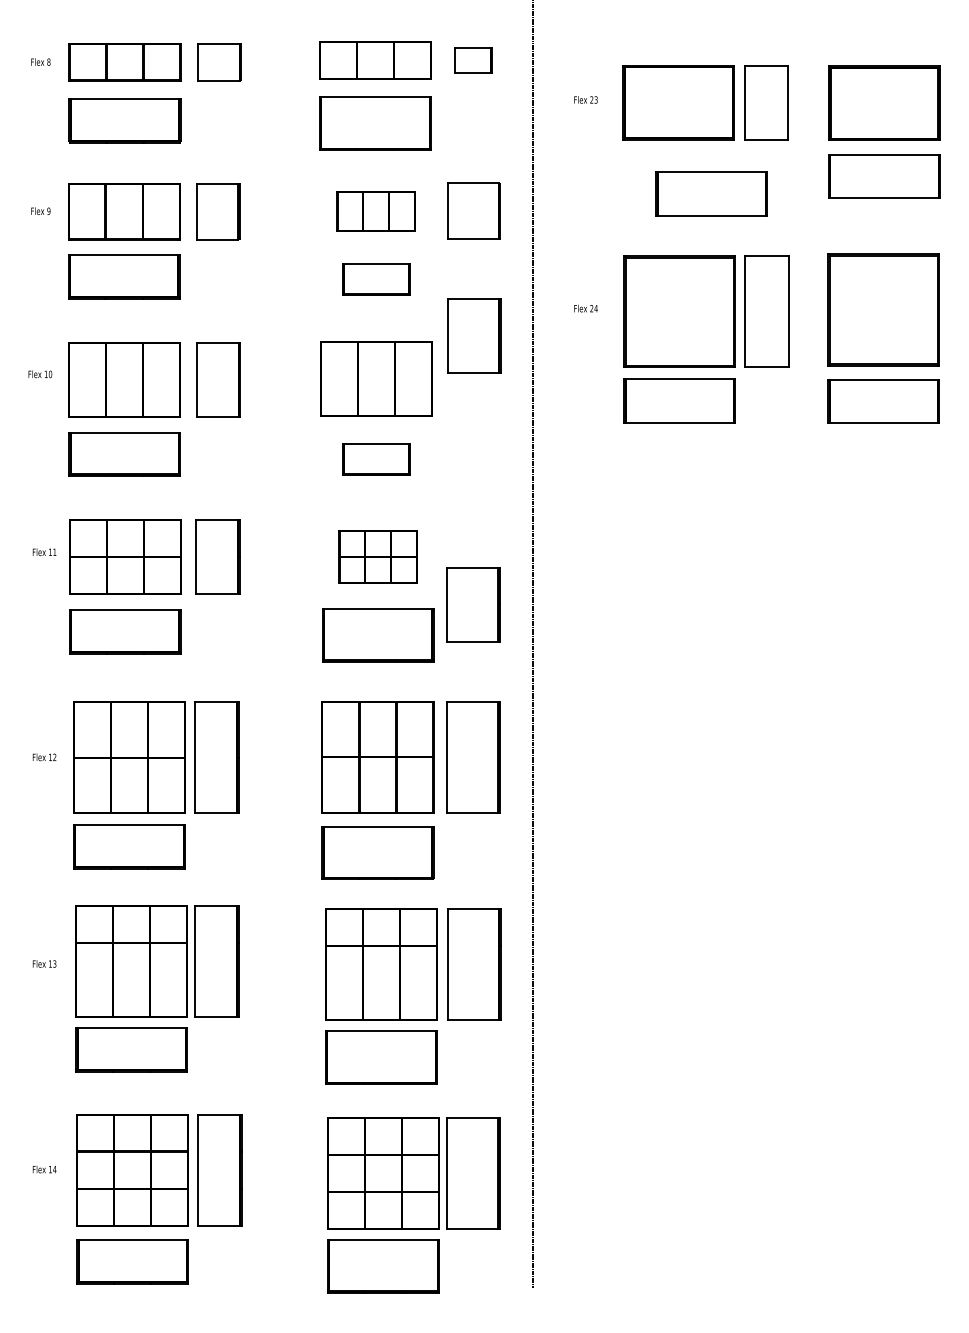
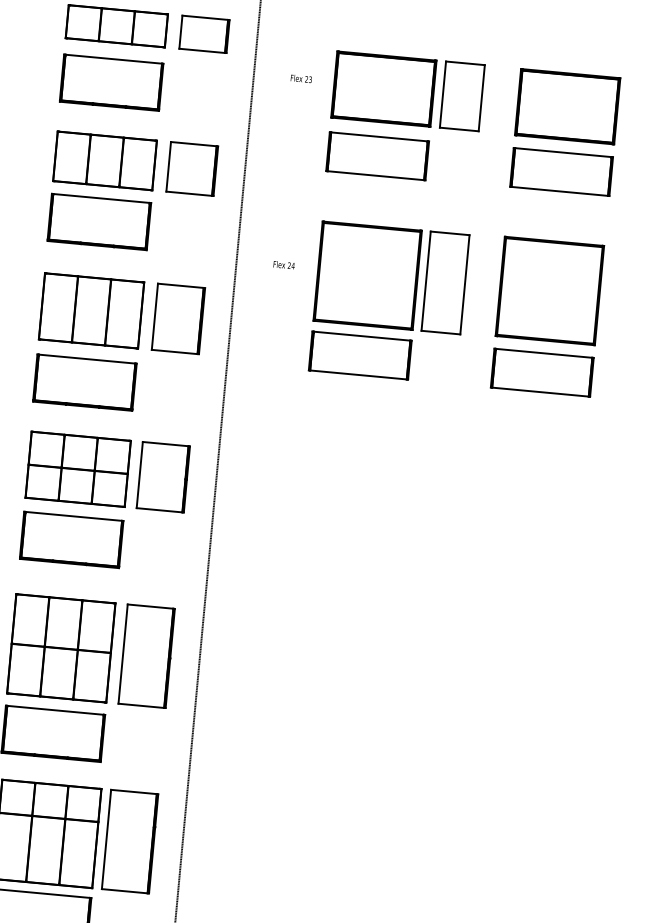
part: (473, 60) -> (204, 34), size x1.43
part: (711, 193) -> (377, 155), moved
part: (376, 210) -> (105, 160), size x1.43
part: (376, 279) -> (99, 221), size x1.67
part: (474, 335) -> (178, 318), moved
part: (376, 459) -> (84, 382), size x1.67
part: (378, 556) -> (78, 469), size x1.43
part: (473, 604) -> (163, 477), moved

